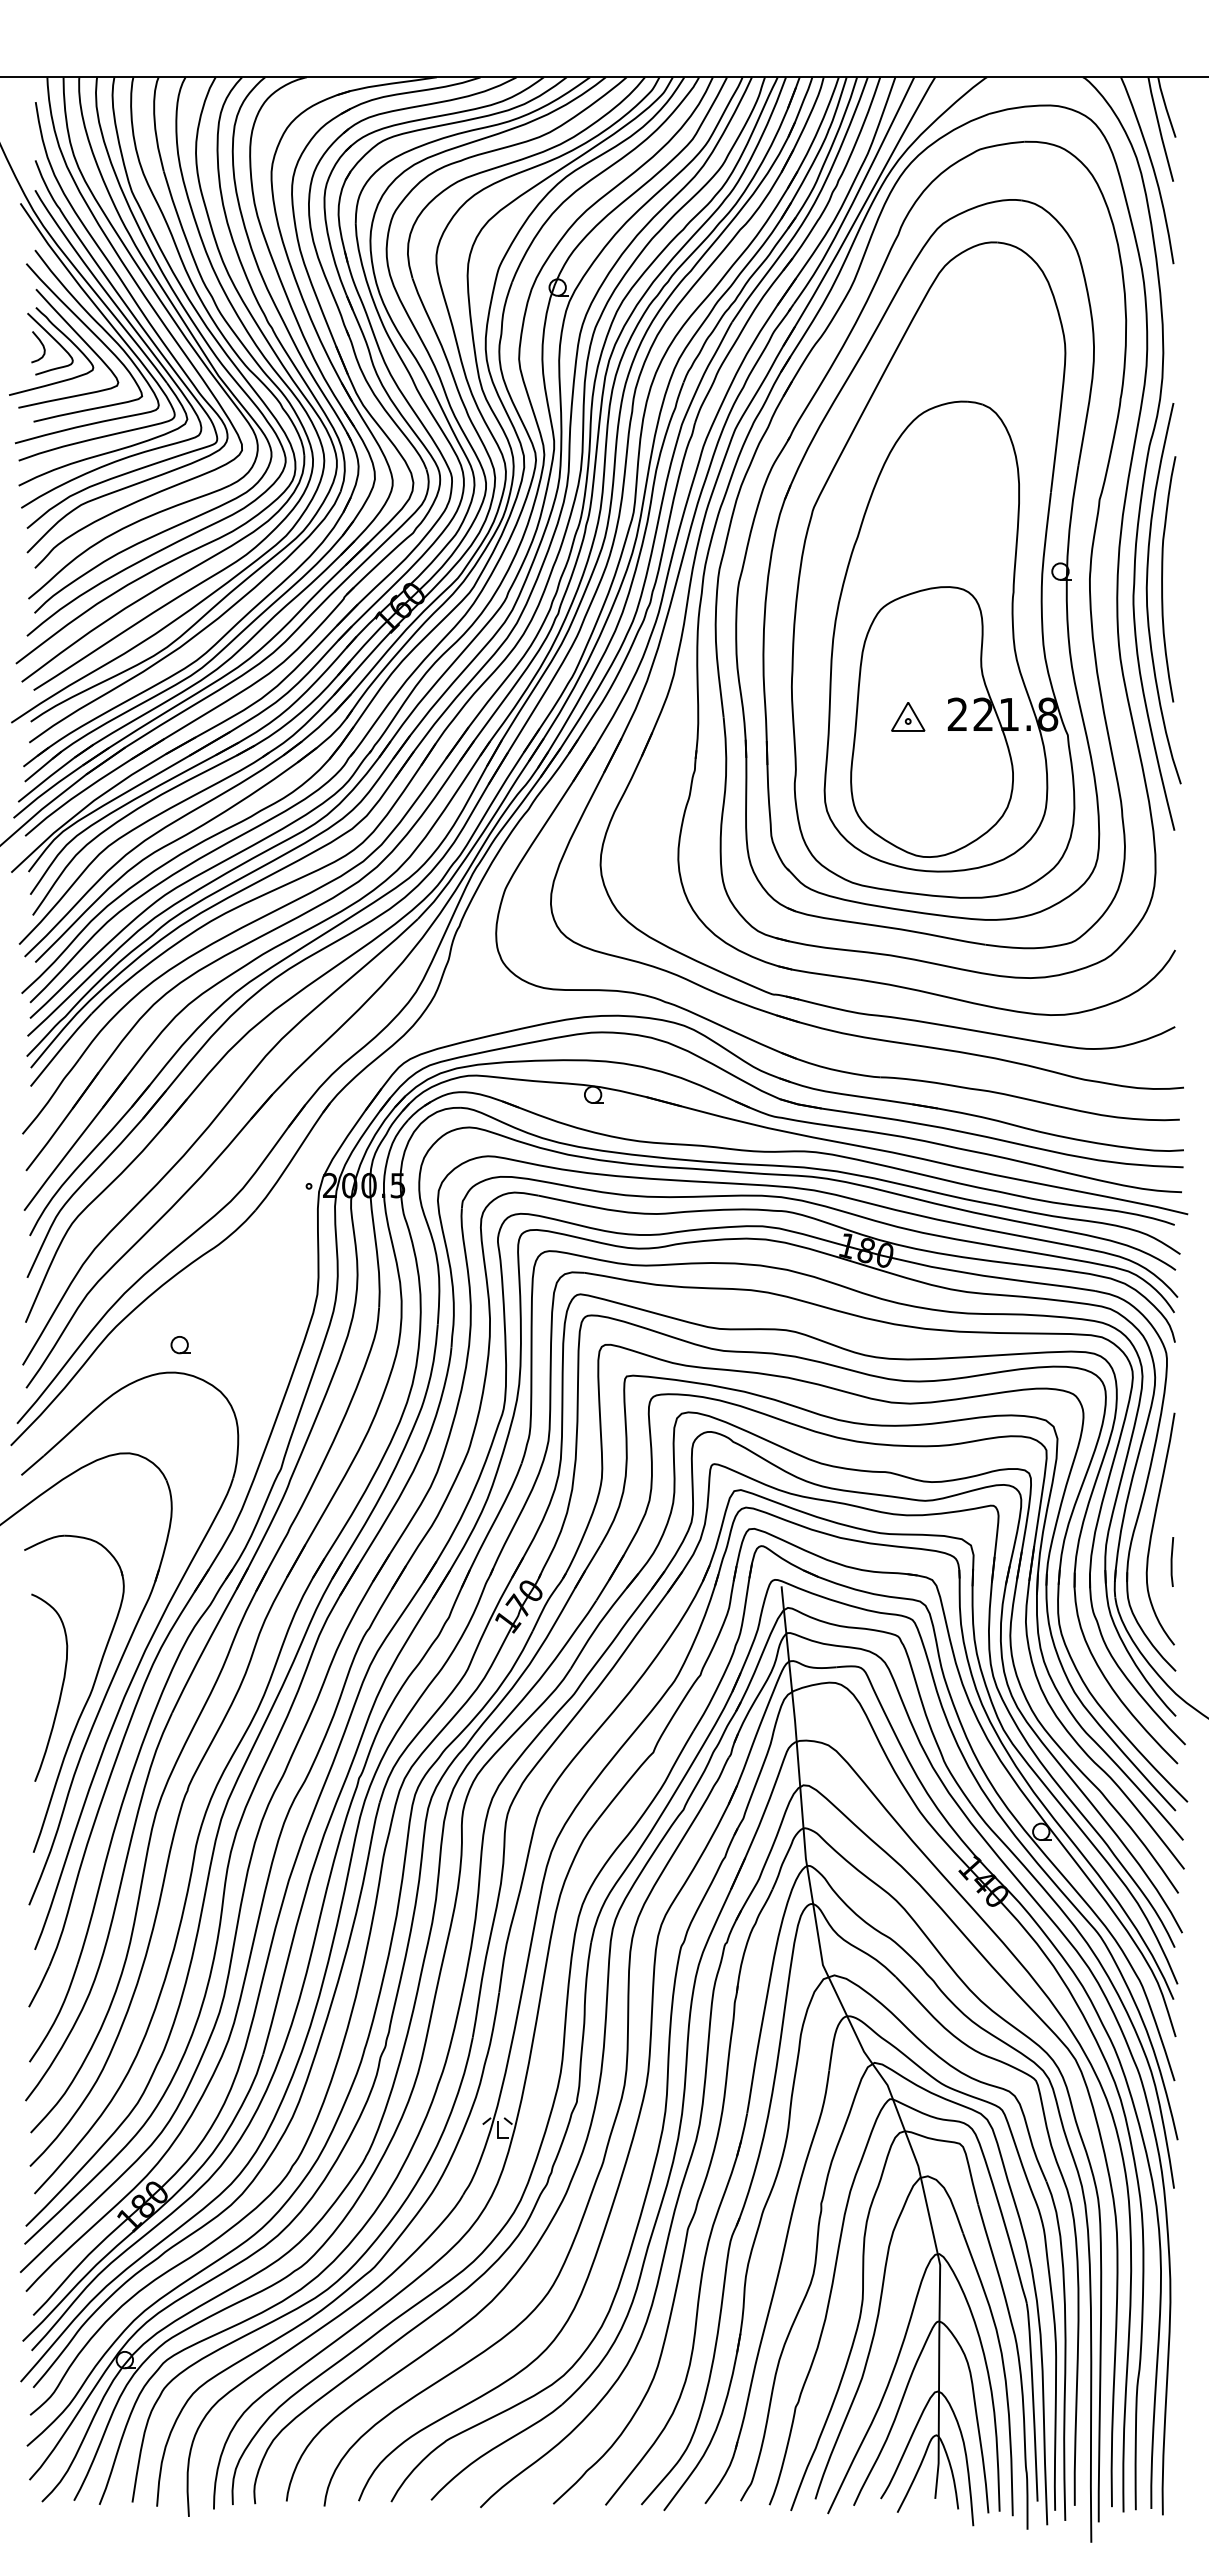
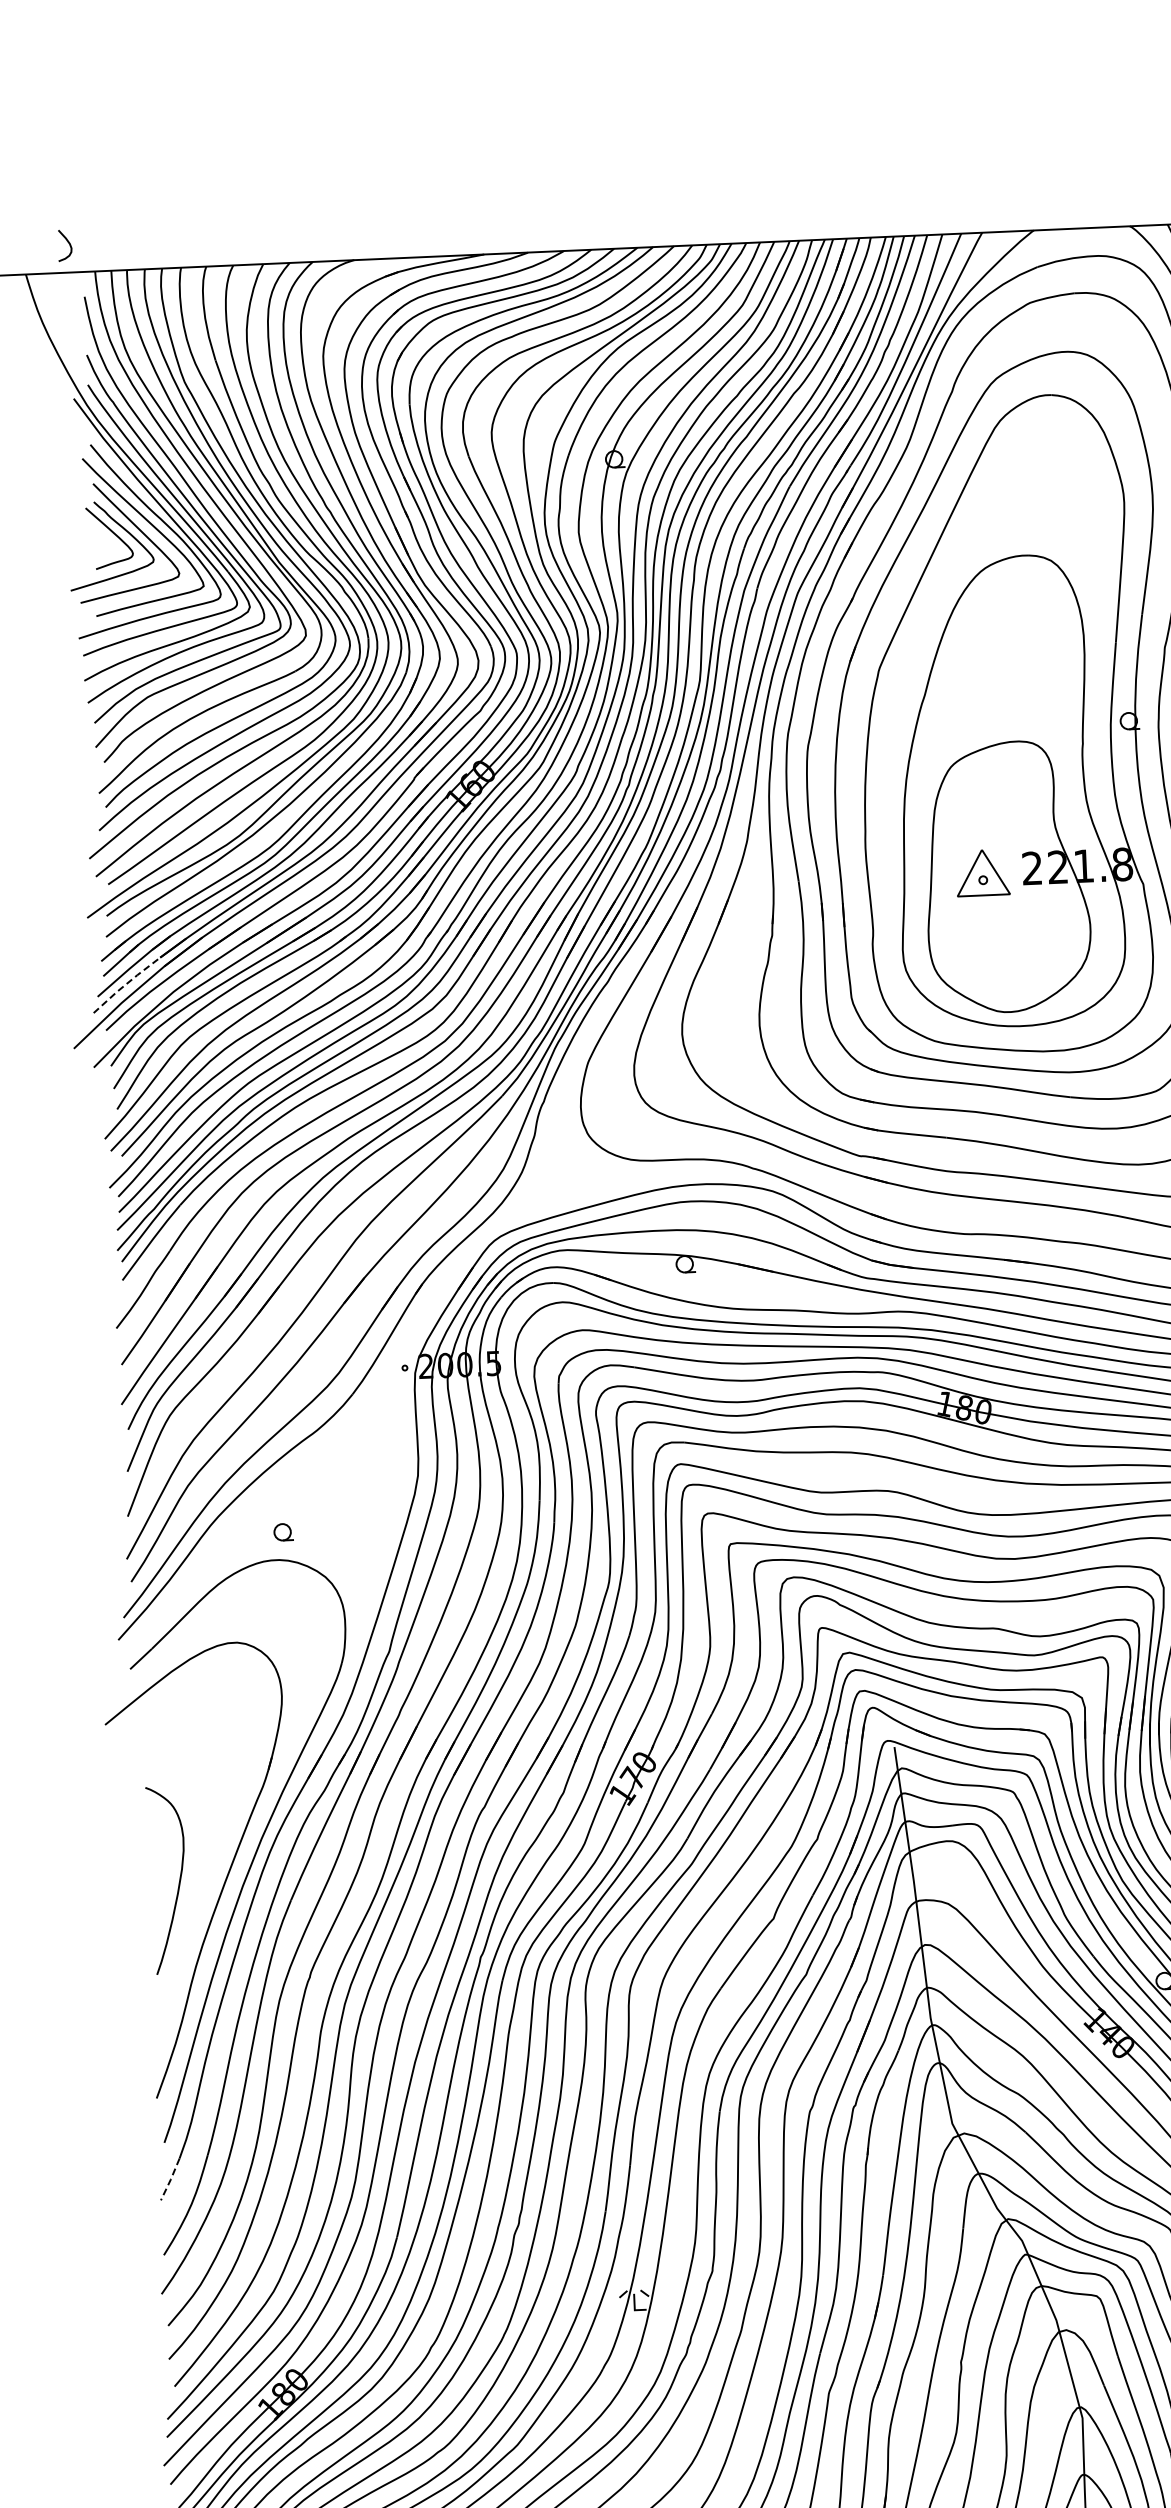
curve: (42, 346) -> (69, 244), moved
part: (908, 716) -> (983, 872), size x1.6
line: (47, 790) -> (126, 984), solid -> dashed
part: (86, 1700) -> (205, 1891), removed
line: (39, 1986) -> (170, 2179), solid -> dashed

